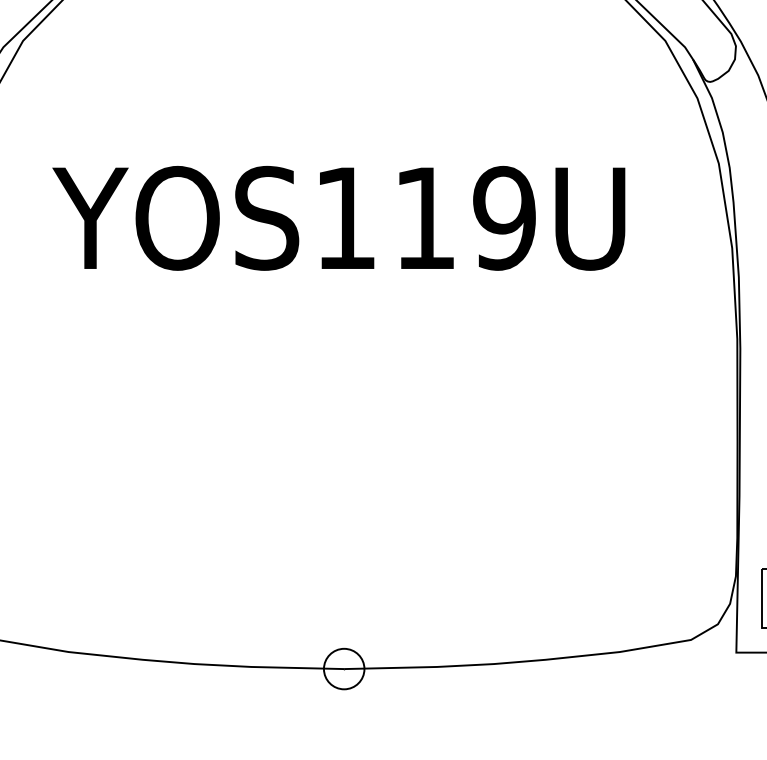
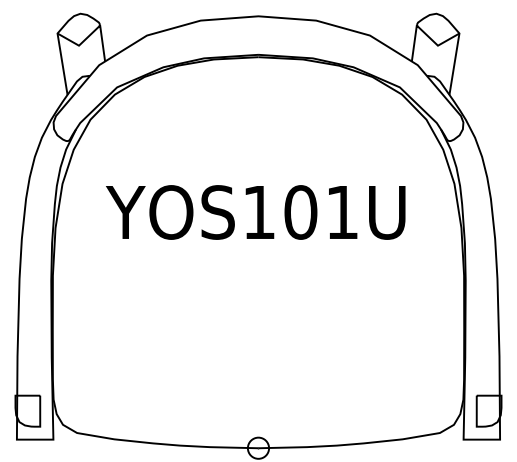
text: (464, 218) -> (321, 212), YOS119U -> YOS101U

